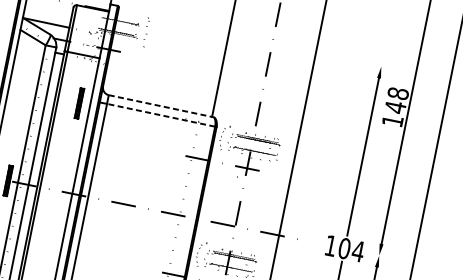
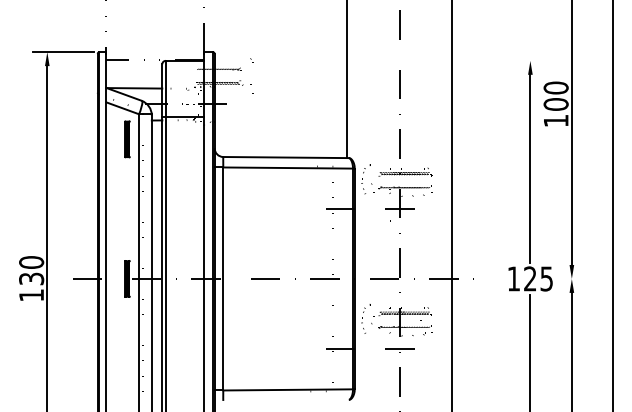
text: (396, 100) -> (555, 96), 148 -> 100
part: (79, 103) -> (127, 139), moved
line: (161, 106) -> (286, 157), dashed -> solid
line: (161, 115) -> (288, 168), dashed -> solid
text: (351, 249) -> (538, 278), 104 -> 125

